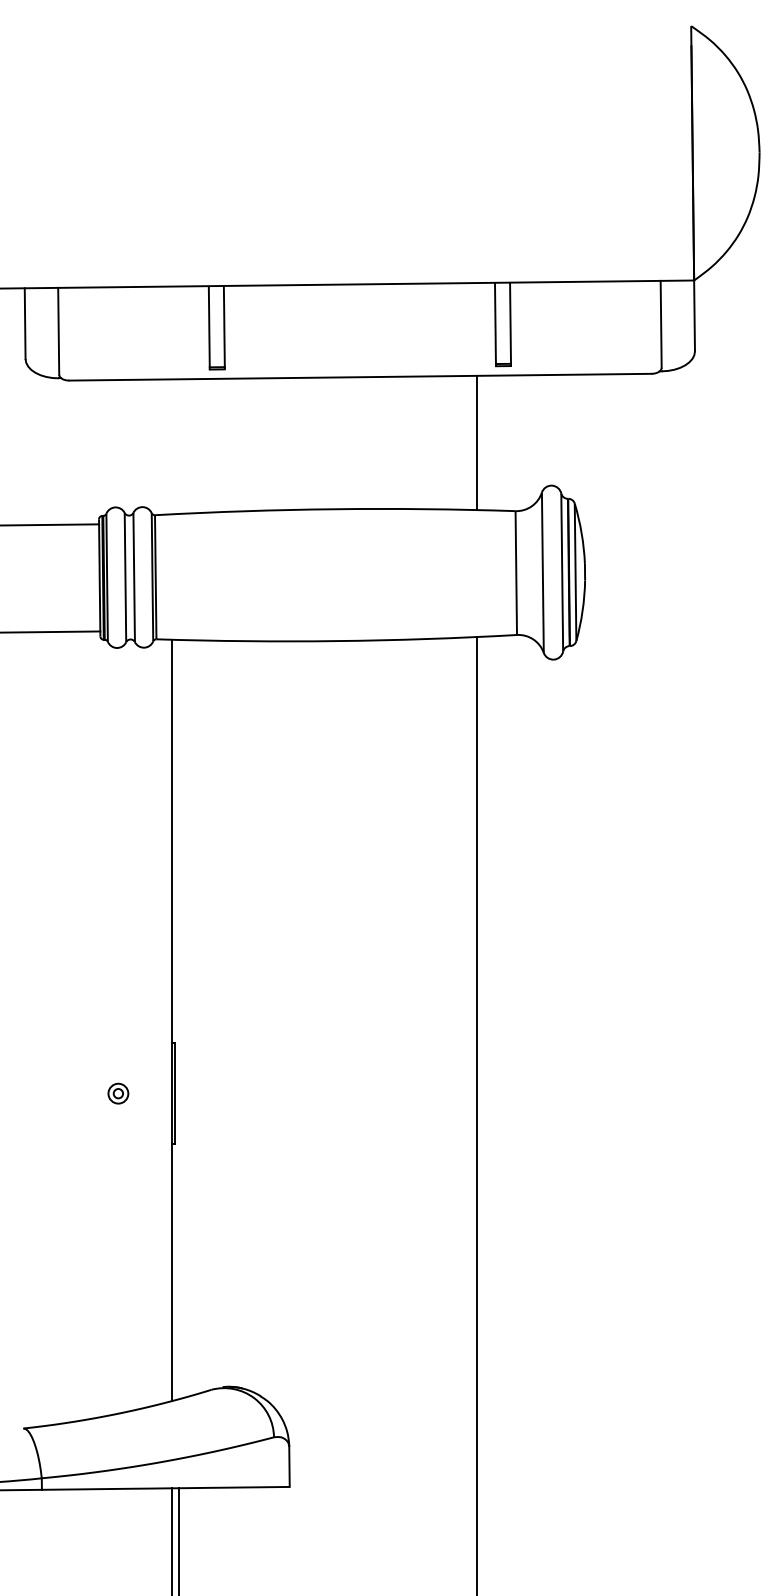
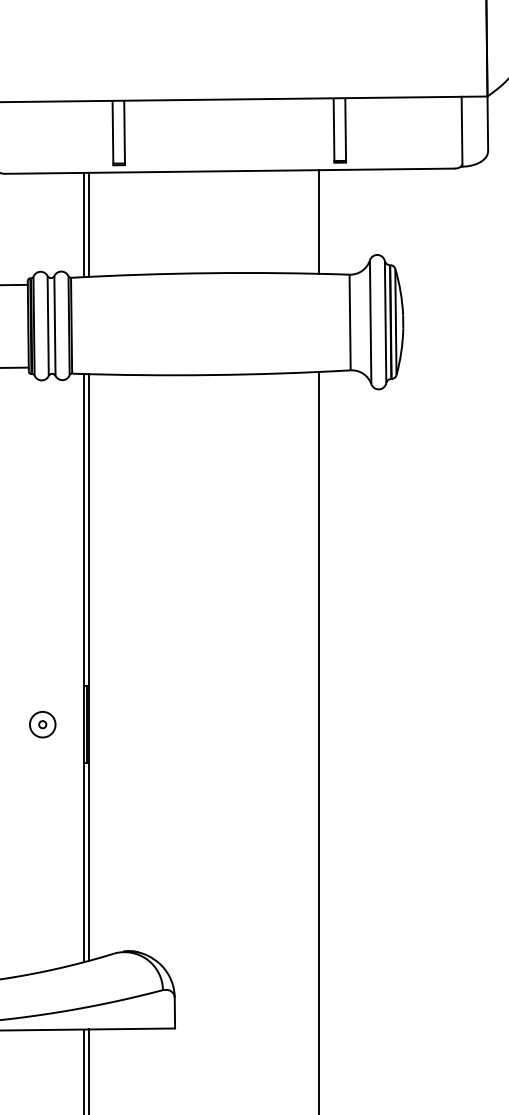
line: (171, 446) -> (83, 224), added
line: (178, 446) -> (89, 224), added
line: (178, 1019) -> (89, 667), added
circle: (117, 1093) -> (42, 724), size x1.67

